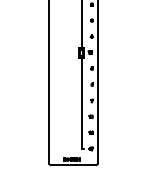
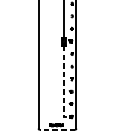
line: (81, 104) -> (63, 82), solid -> dashed
line: (73, 165) -> (57, 130), solid -> dashed

